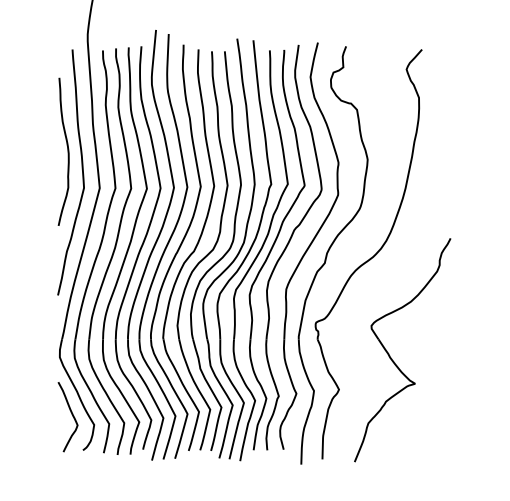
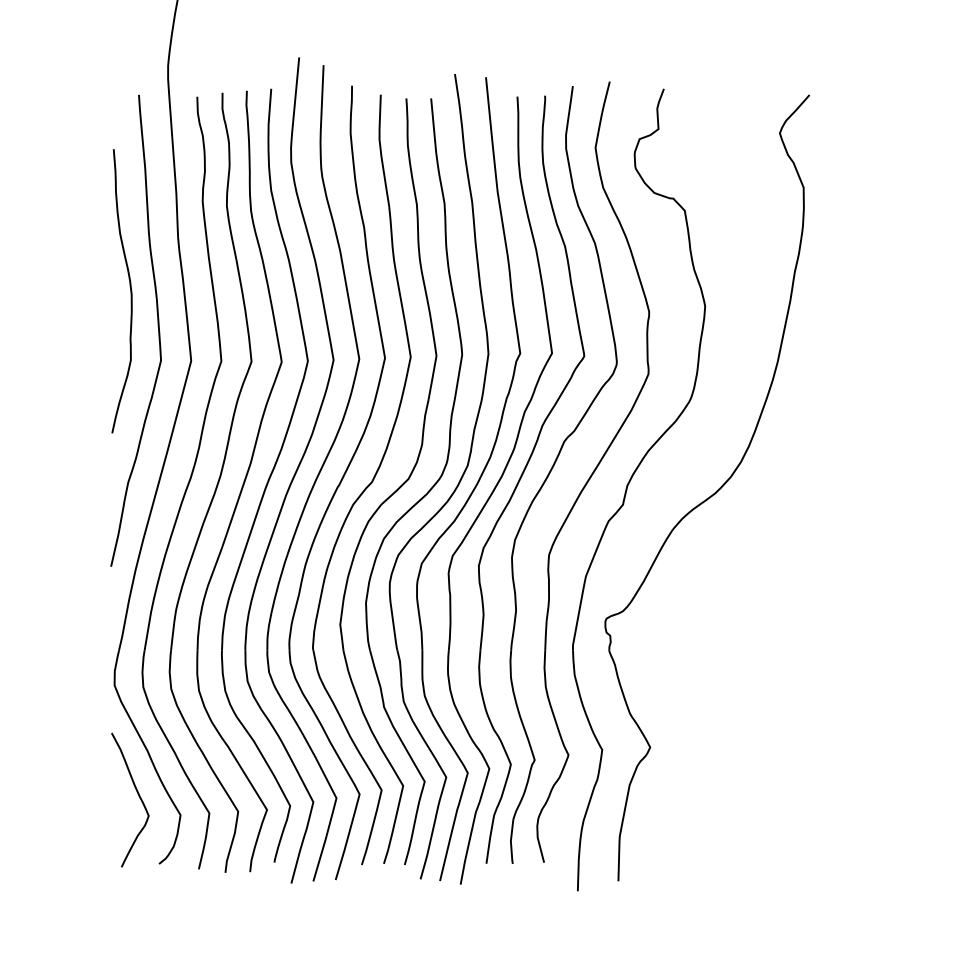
part: (392, 358) -> (752, 687), removed

